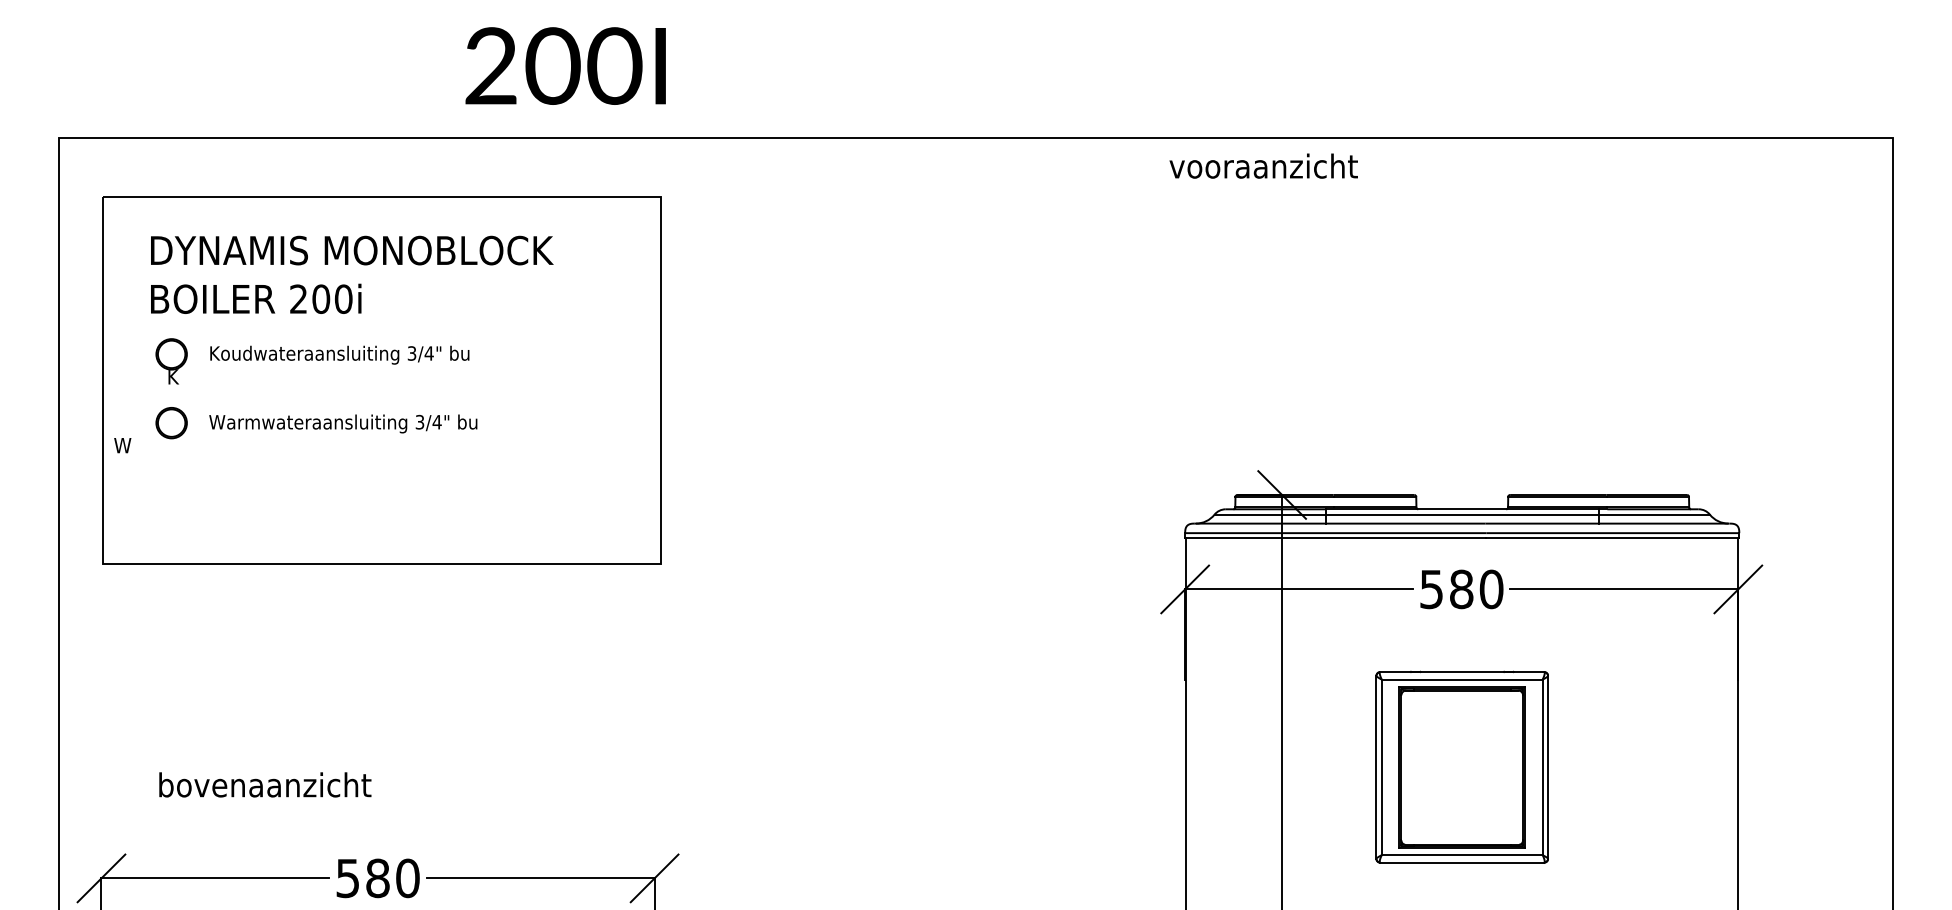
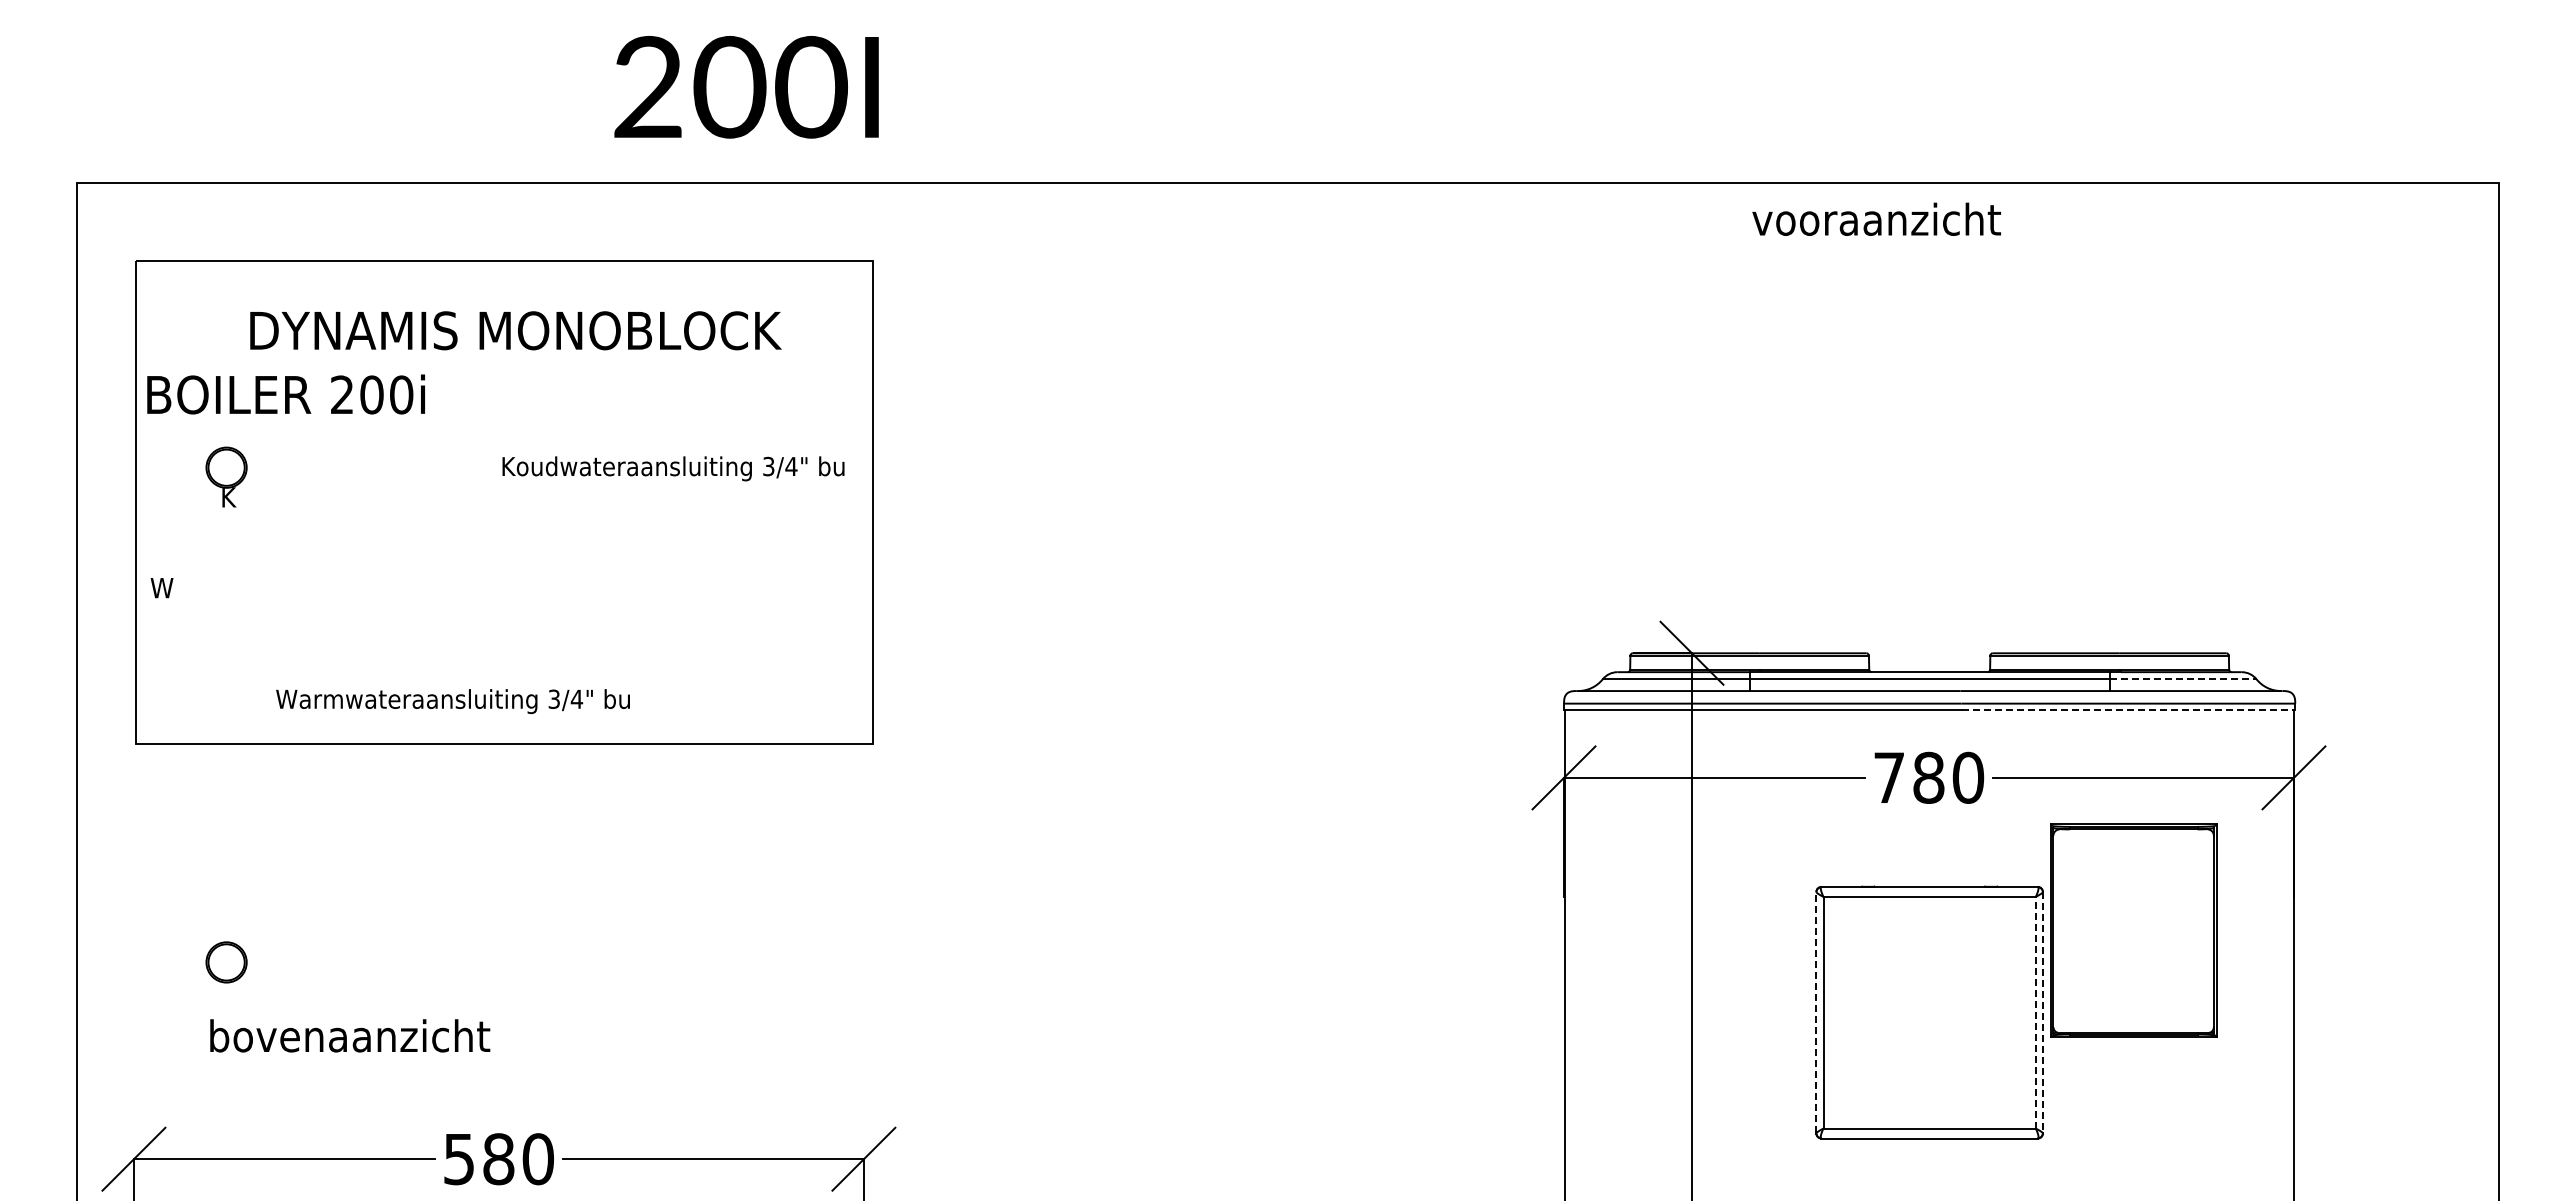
text: (1263, 165) -> (1876, 218), moved
text: (351, 250) -> (515, 330), moved
text: (255, 298) -> (285, 394), moved
text: (339, 354) -> (673, 468), moved
part: (171, 423) -> (226, 962), moved
text: (342, 423) -> (452, 701), moved
line: (1654, 514) -> (2183, 679), solid -> dashed
line: (1612, 537) -> (2128, 709), solid -> dashed
text: (1431, 589) -> (1888, 777), 580 -> 780
line: (1376, 767) -> (1816, 1012), solid -> dashed
part: (1462, 767) -> (2133, 930), moved
line: (1542, 767) -> (2035, 1012), solid -> dashed
line: (1547, 767) -> (2042, 1012), solid -> dashed

